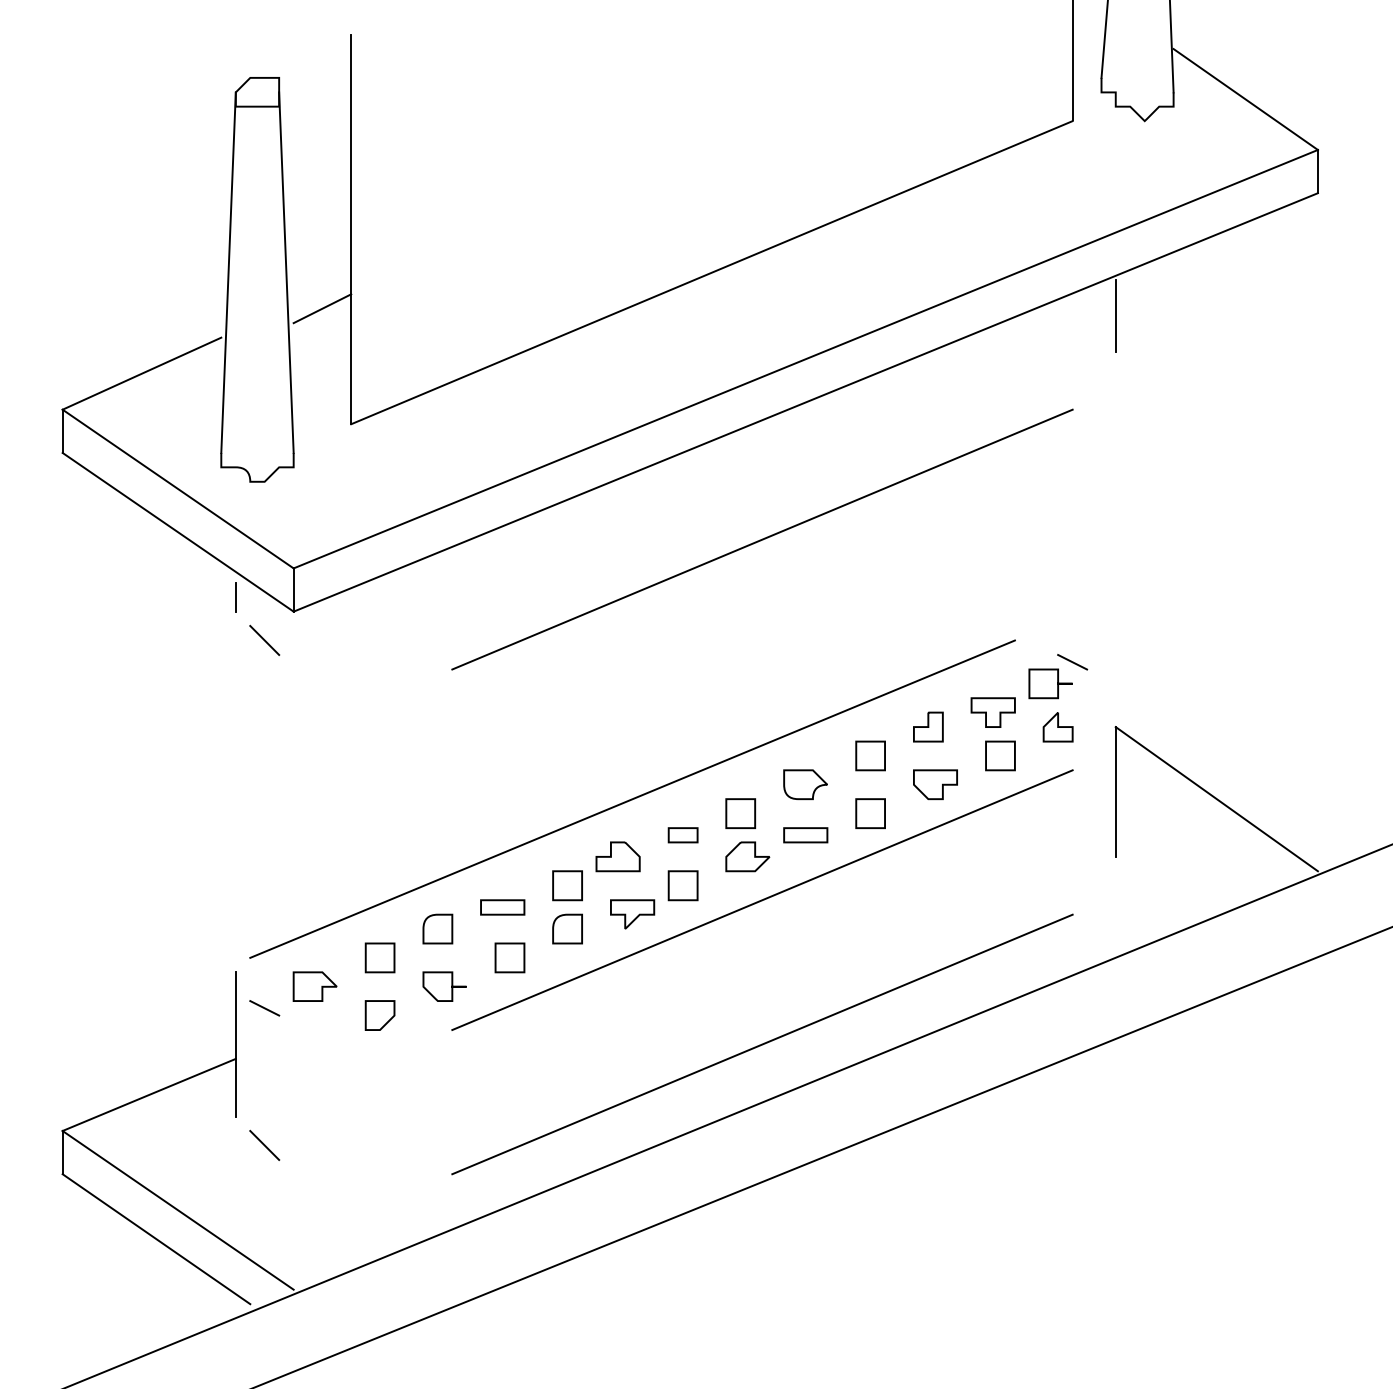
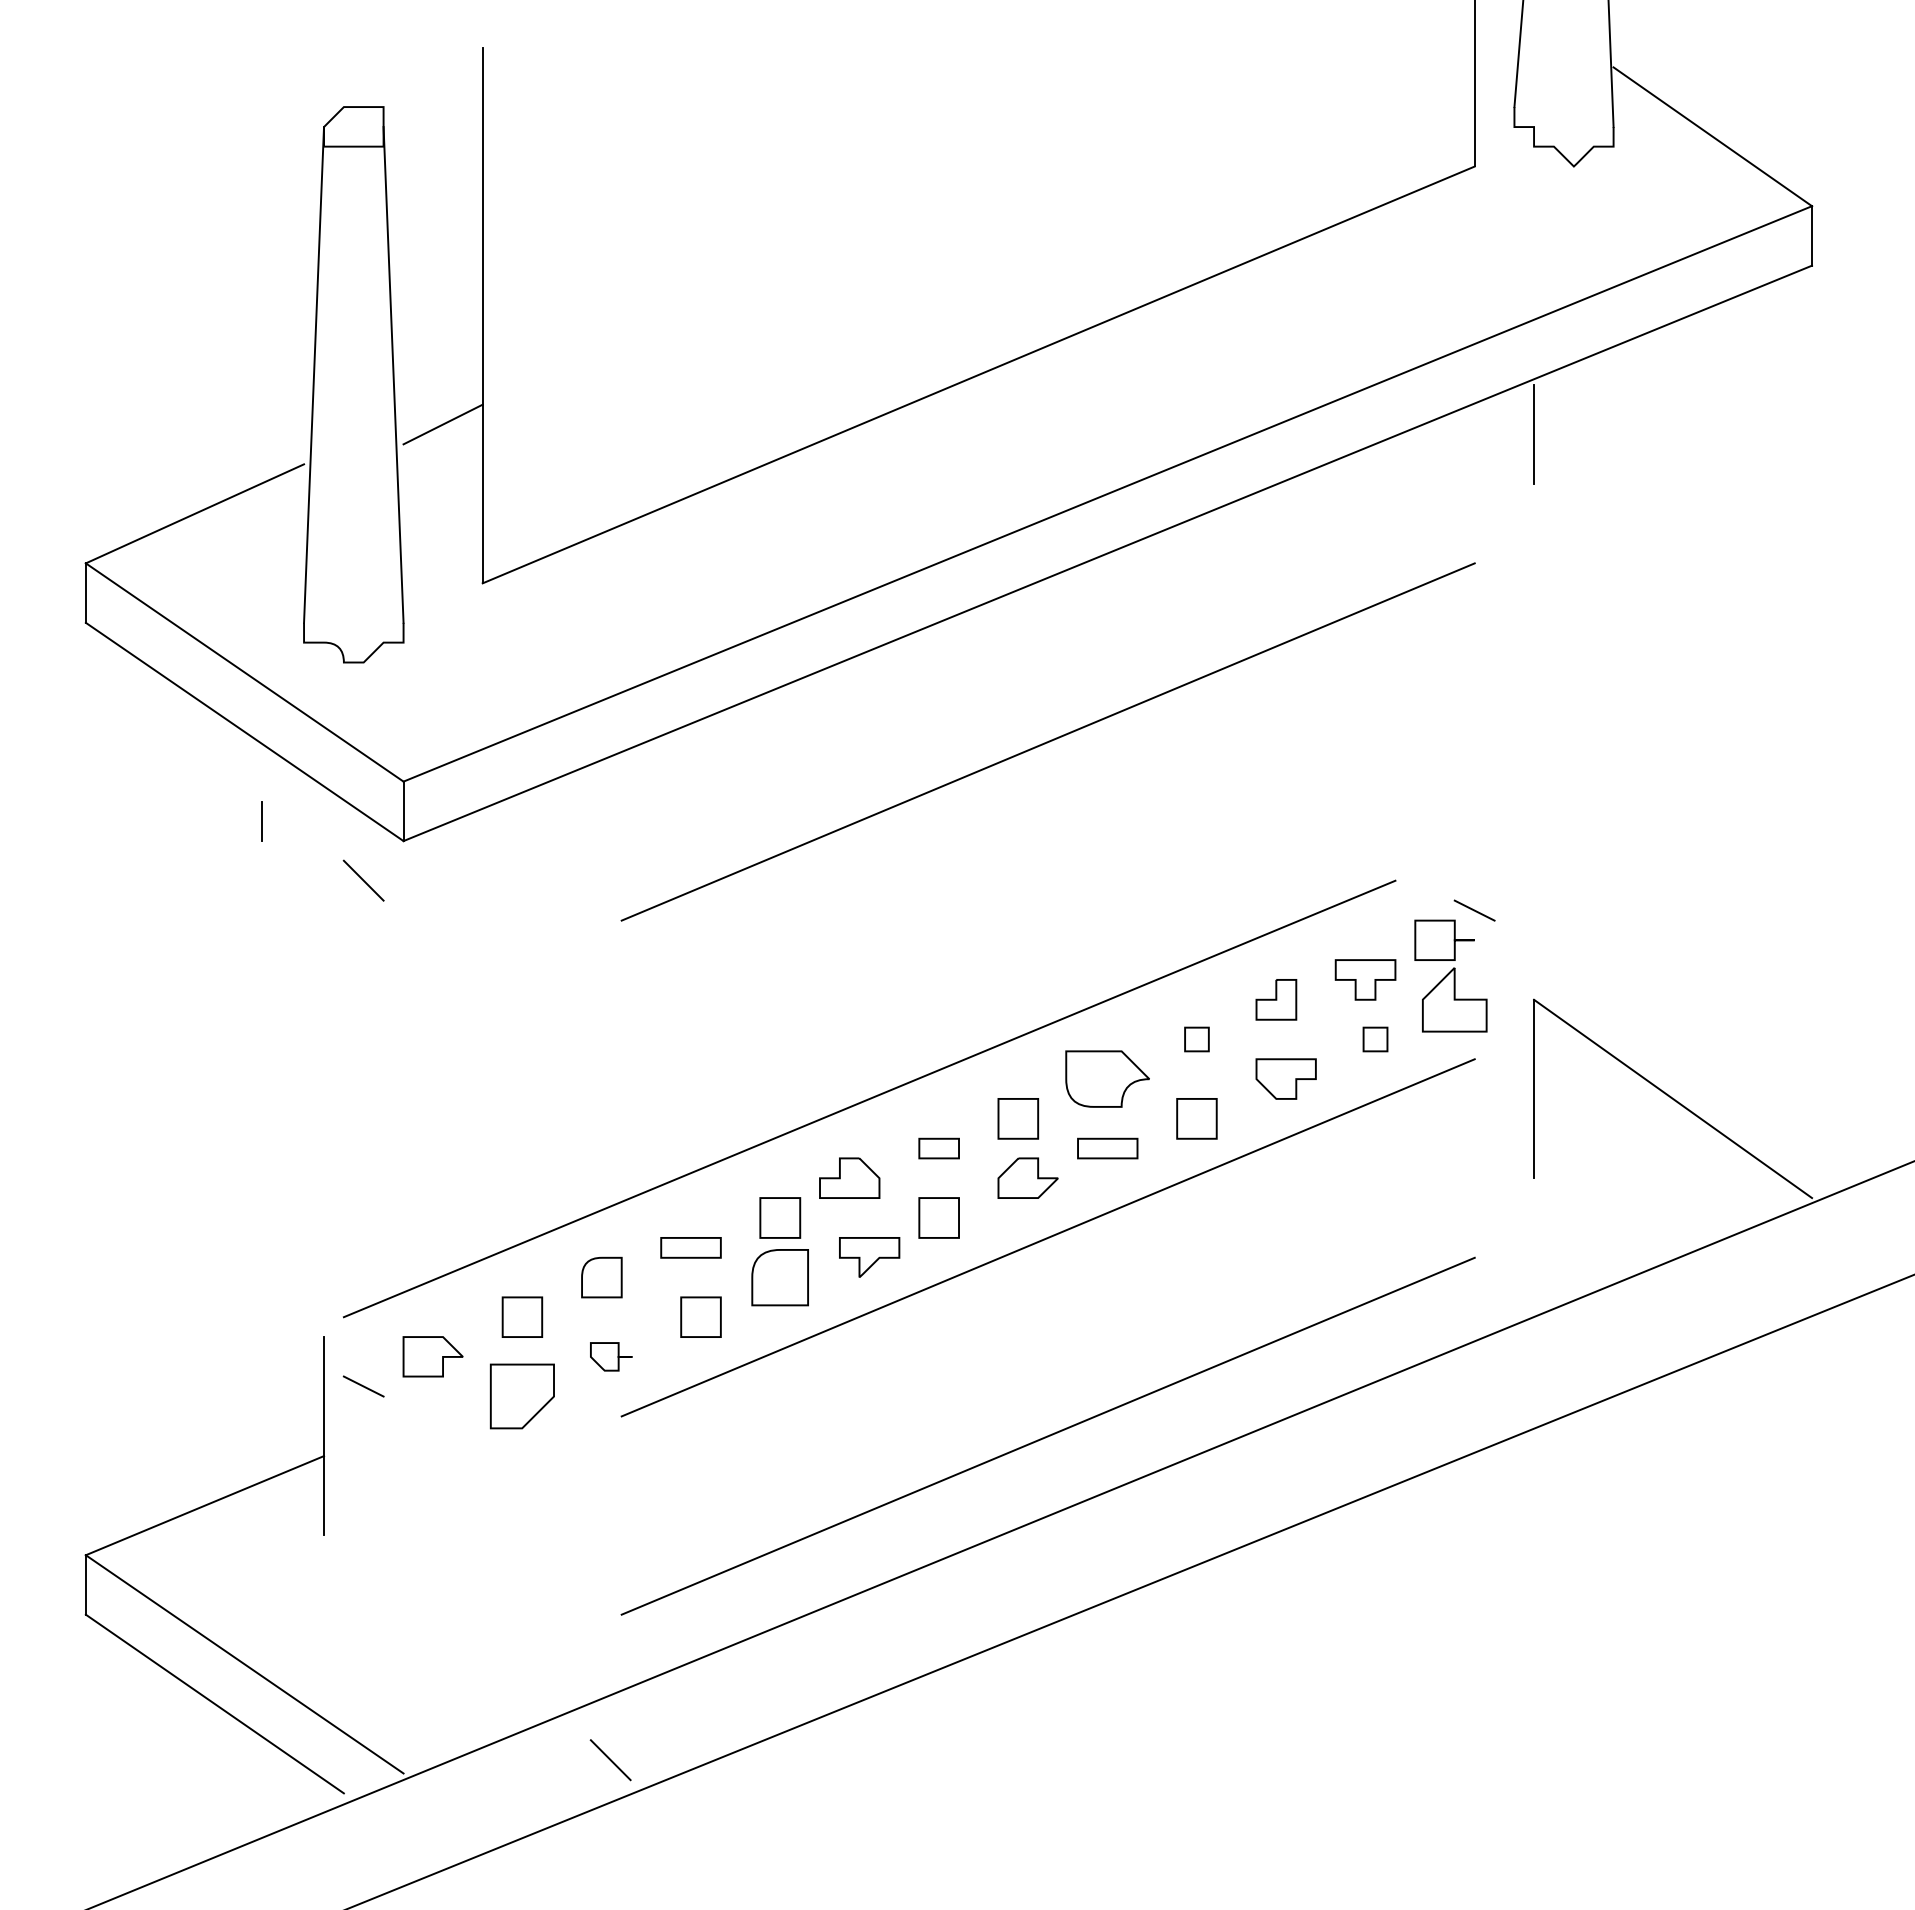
line: (235, 597) -> (261, 821), moved
part: (1057, 726) -> (1454, 999), size x1.6
part: (870, 755) -> (1196, 1039), size x0.6
part: (1000, 755) -> (1375, 1039), size x0.6
part: (805, 784) -> (1107, 1078), size x1.4
part: (567, 929) -> (780, 1277), size x1.4
part: (444, 986) -> (611, 1356), size x0.7
part: (380, 1015) -> (522, 1396), size x1.6
line: (264, 1145) -> (610, 1760), moved

